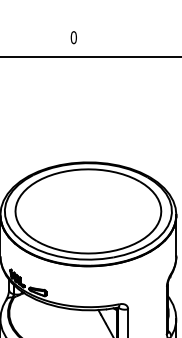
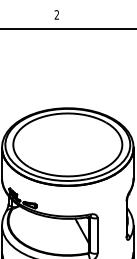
text: (73, 37) -> (56, 14), 0 -> 2

